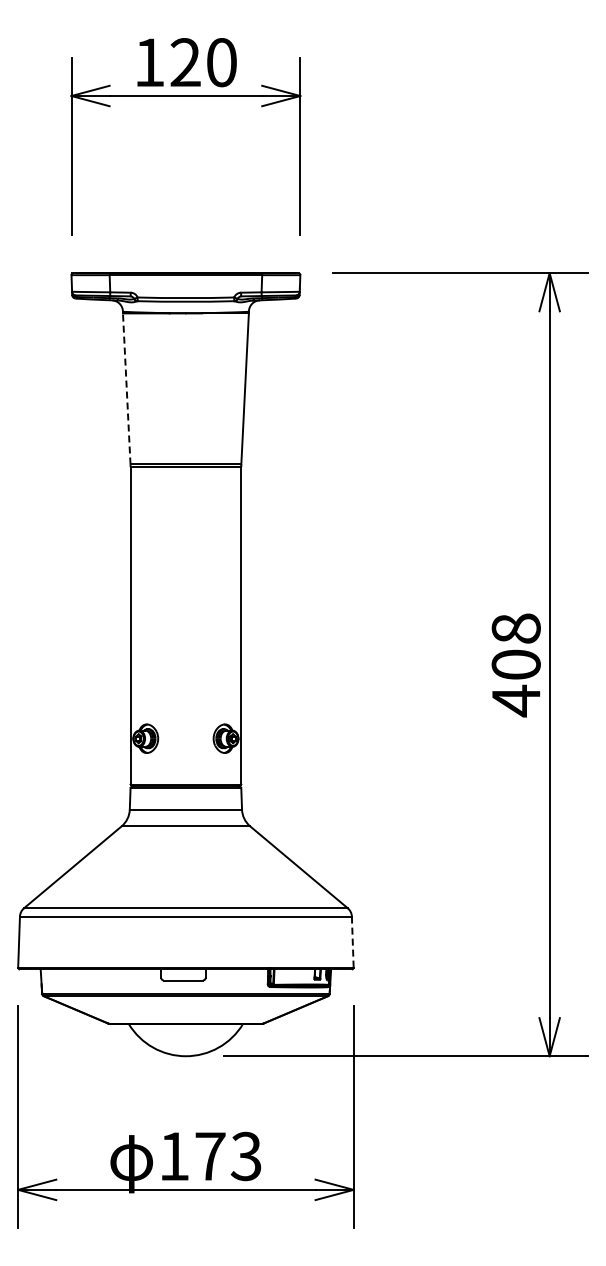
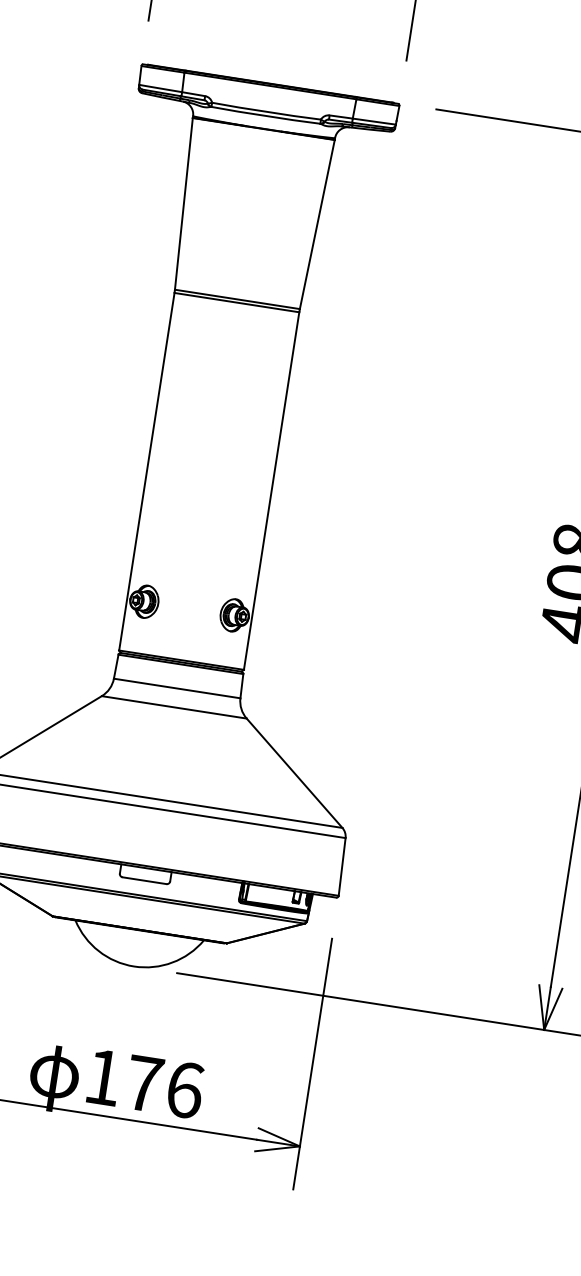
line: (126, 388) -> (183, 203), dashed -> solid
line: (352, 942) -> (341, 867), dashed -> solid
text: (245, 1156) -> (183, 1089), 173 -> 176

